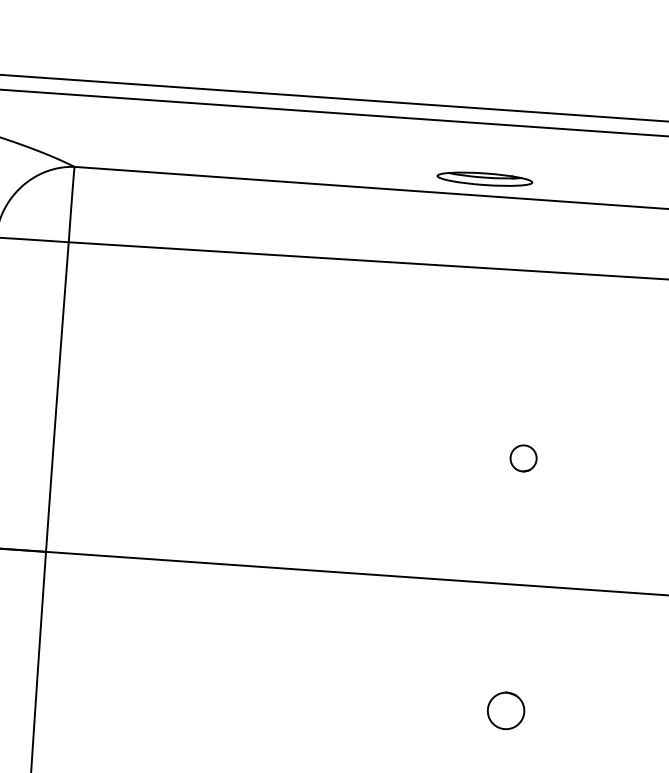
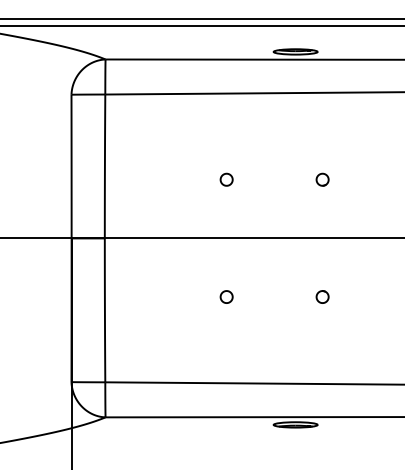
part: (316, 443) -> (226, 179), added
part: (299, 695) -> (226, 296), added
part: (505, 709) -> (322, 296), size x0.71

